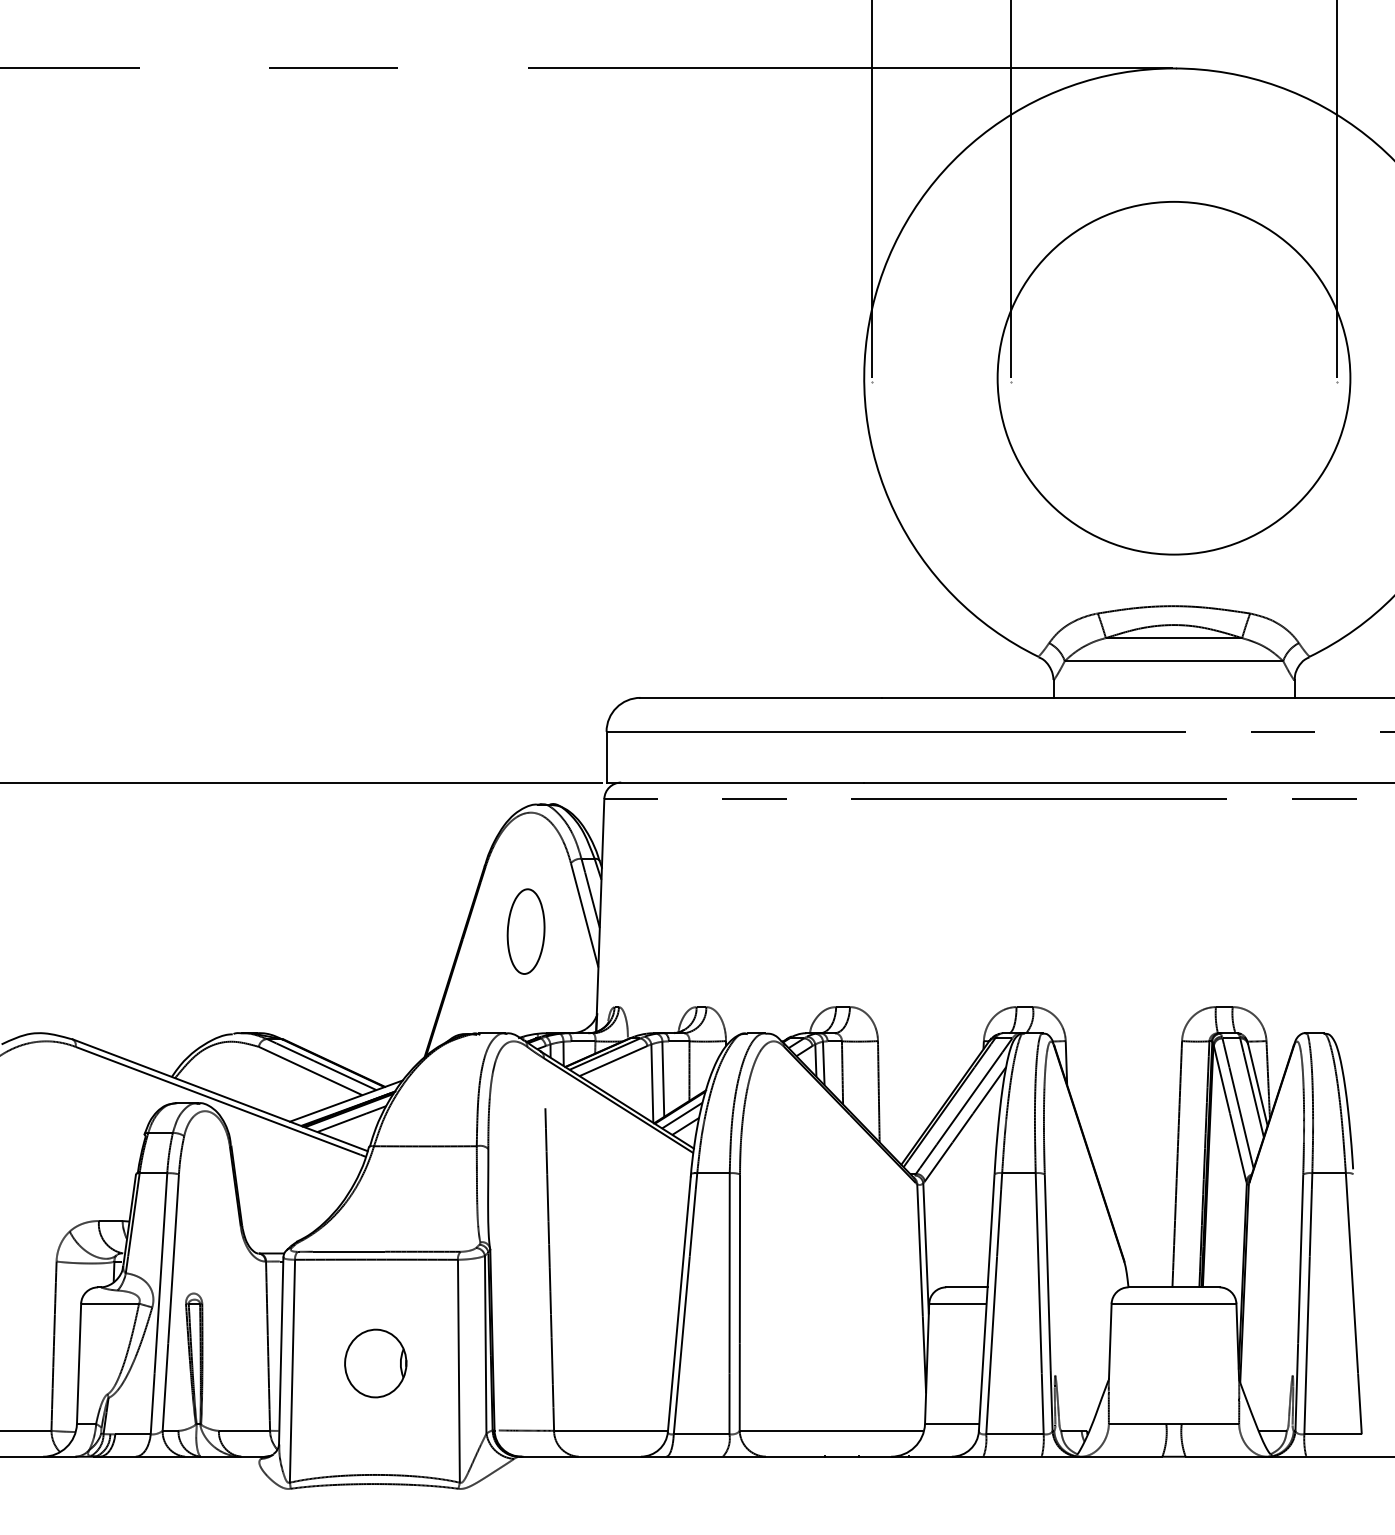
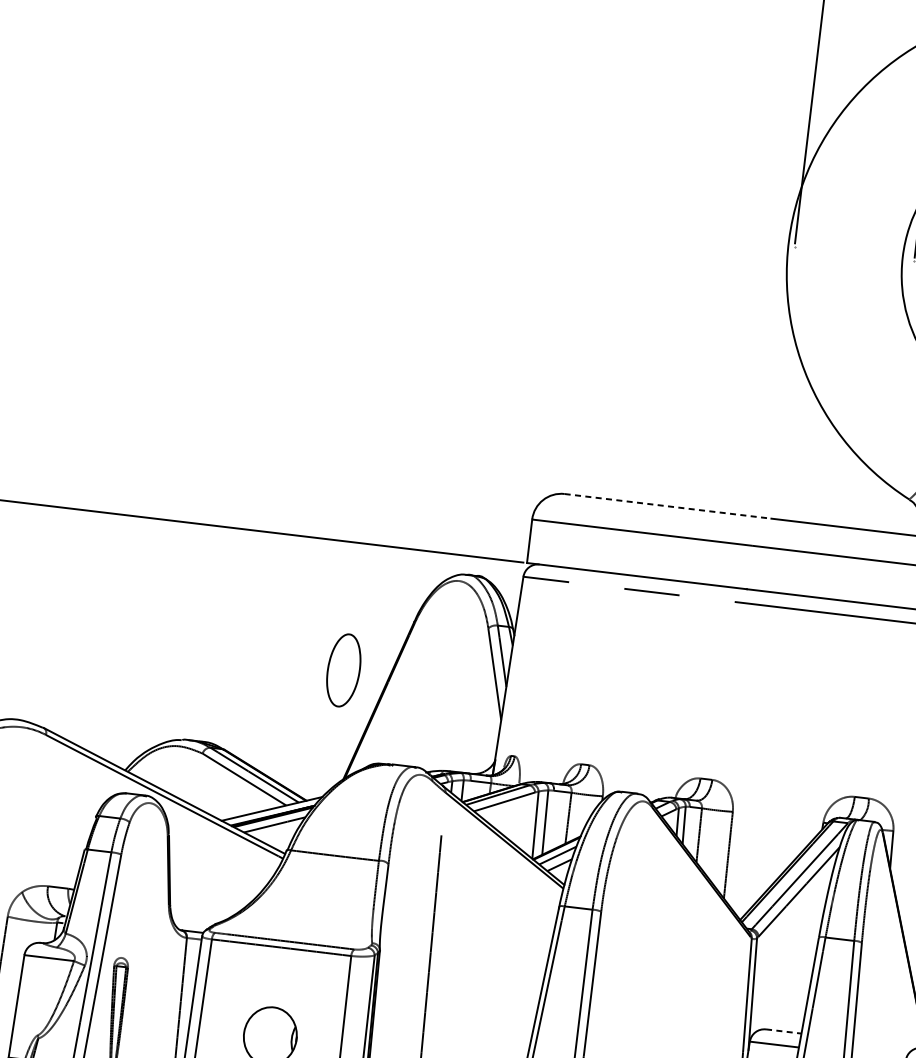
line: (761, 697) -> (668, 506), solid -> dashed
part: (525, 931) -> (343, 670), moved
line: (966, 1287) -> (783, 1031), solid -> dashed

